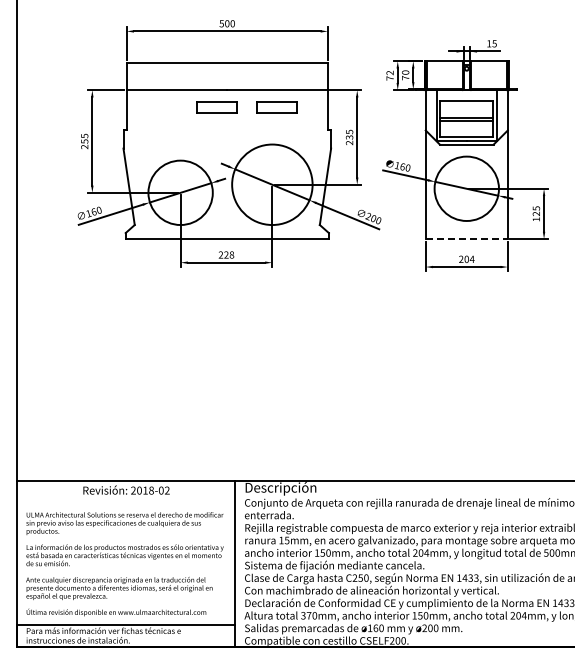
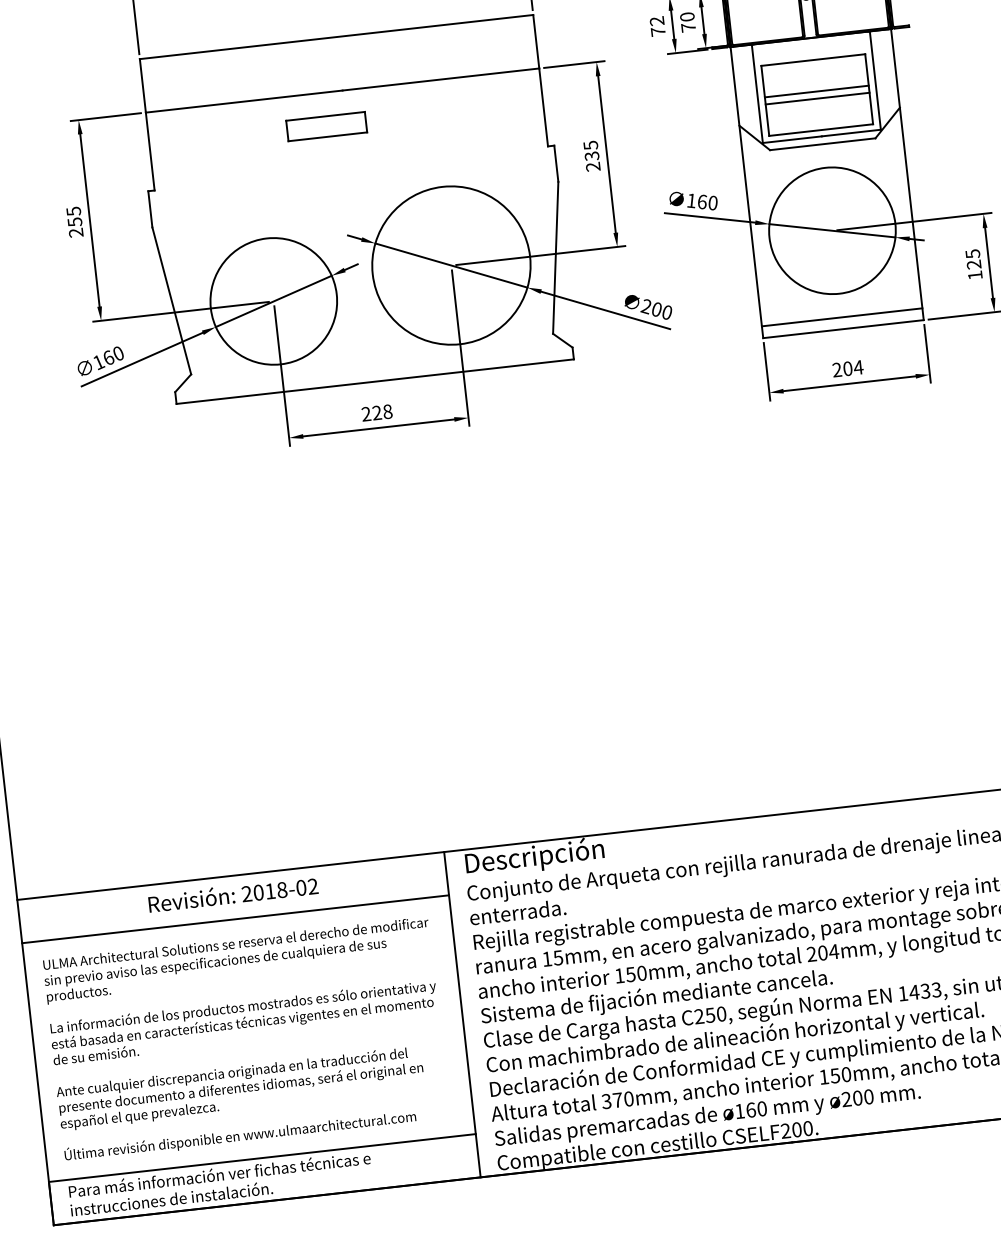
part: (276, 107) -> (442, 113), removed
line: (466, 233) -> (841, 318), added
line: (467, 239) -> (844, 329), dashed -> solid
line: (126, 502) -> (235, 918), added

